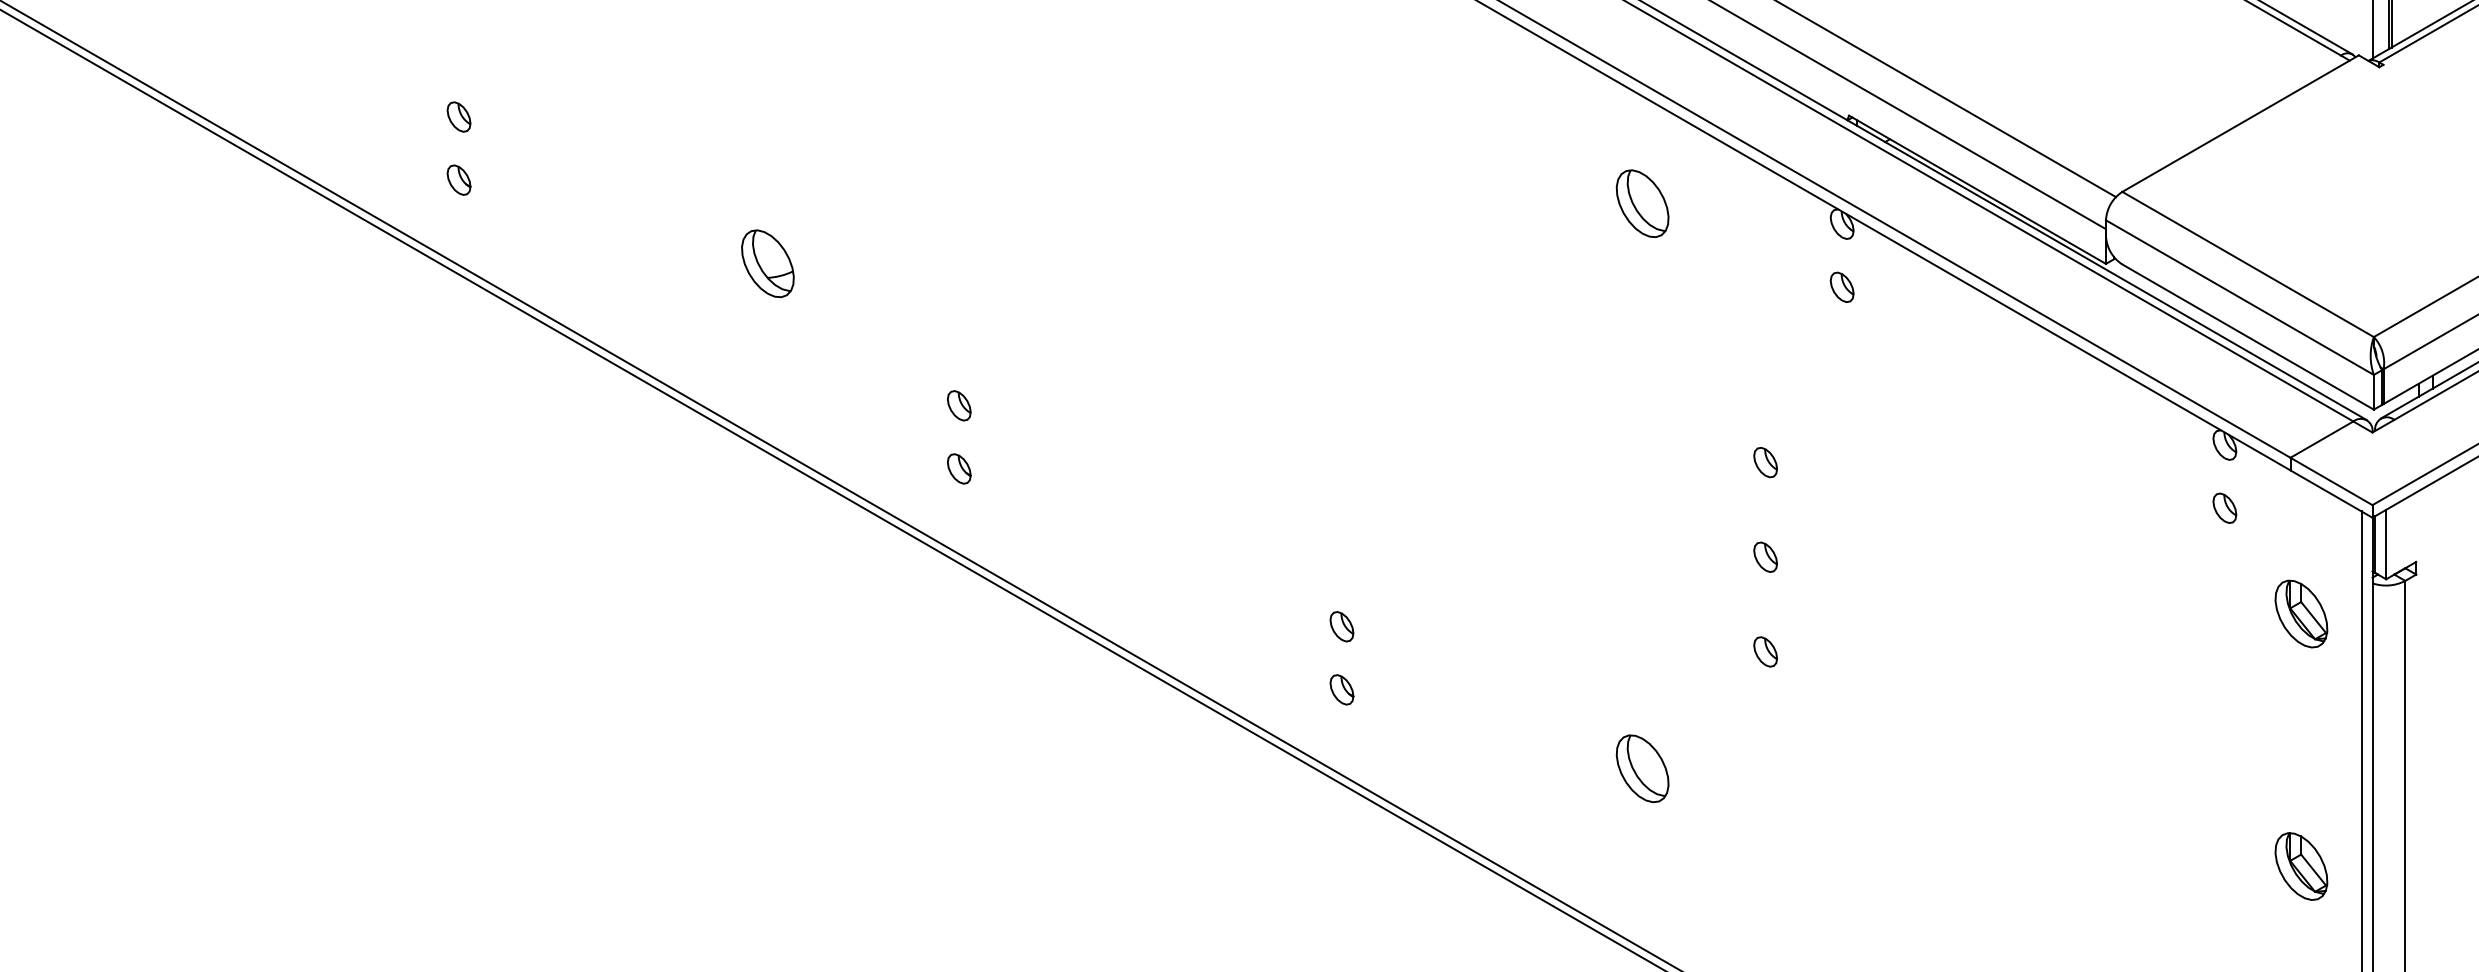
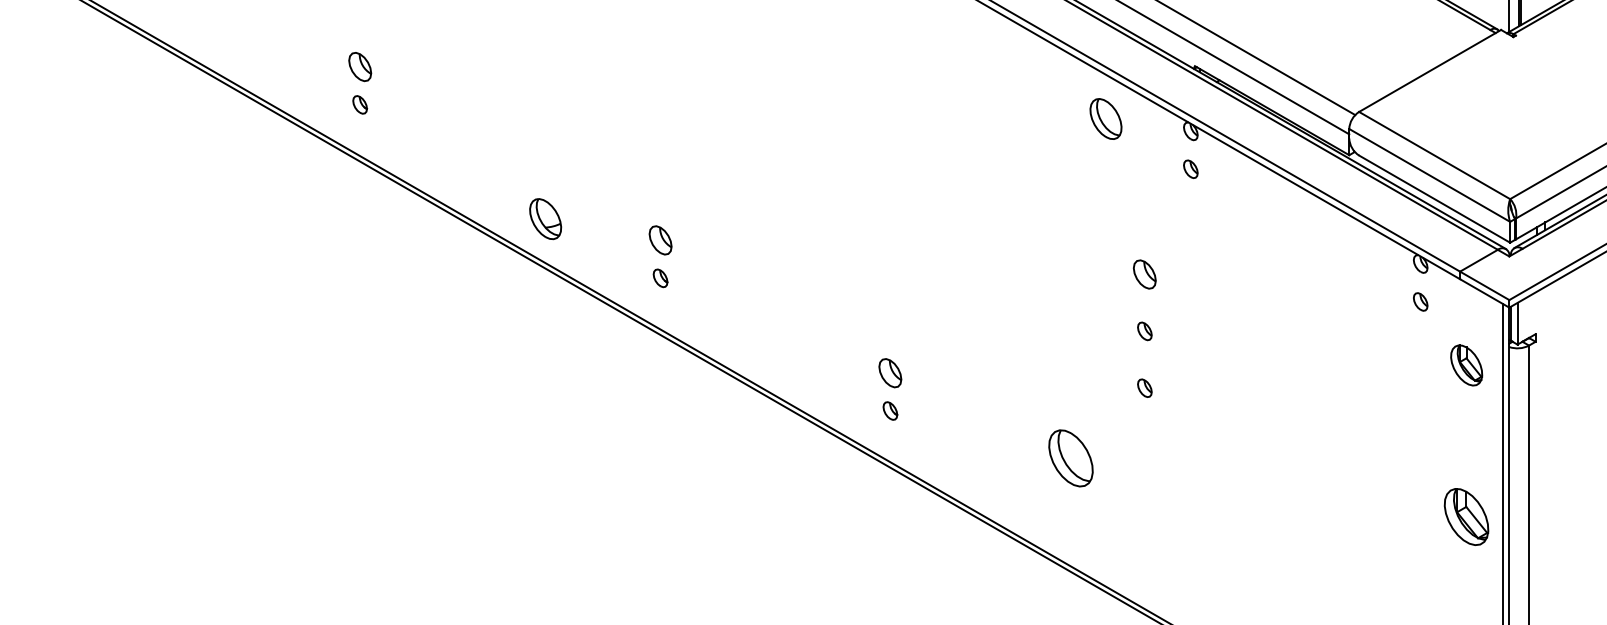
part: (457, 116) -> (359, 66), size x1.6
part: (1641, 202) -> (1105, 118), moved
part: (767, 264) -> (545, 219), moved
part: (959, 405) -> (660, 240), size x1.6
part: (1765, 462) -> (1144, 274), size x1.6
part: (1342, 625) -> (890, 372), size x1.6
part: (1641, 768) -> (1070, 458), size x1.4
part: (2301, 867) -> (1466, 517), size x1.4

